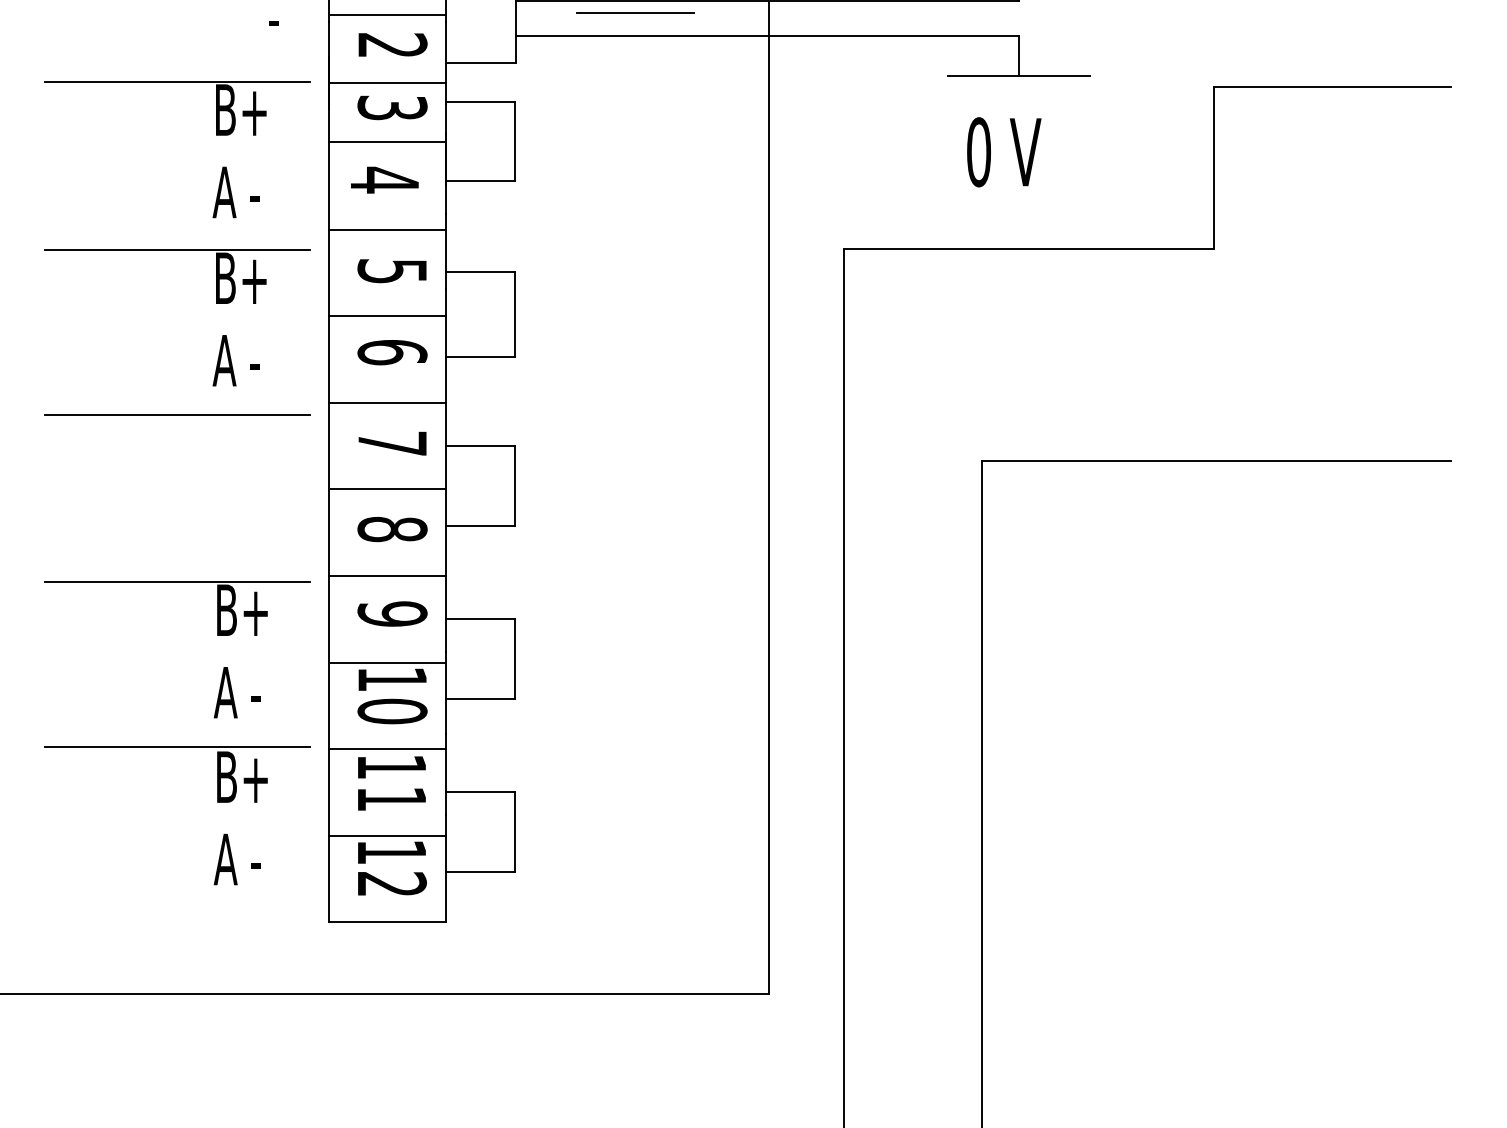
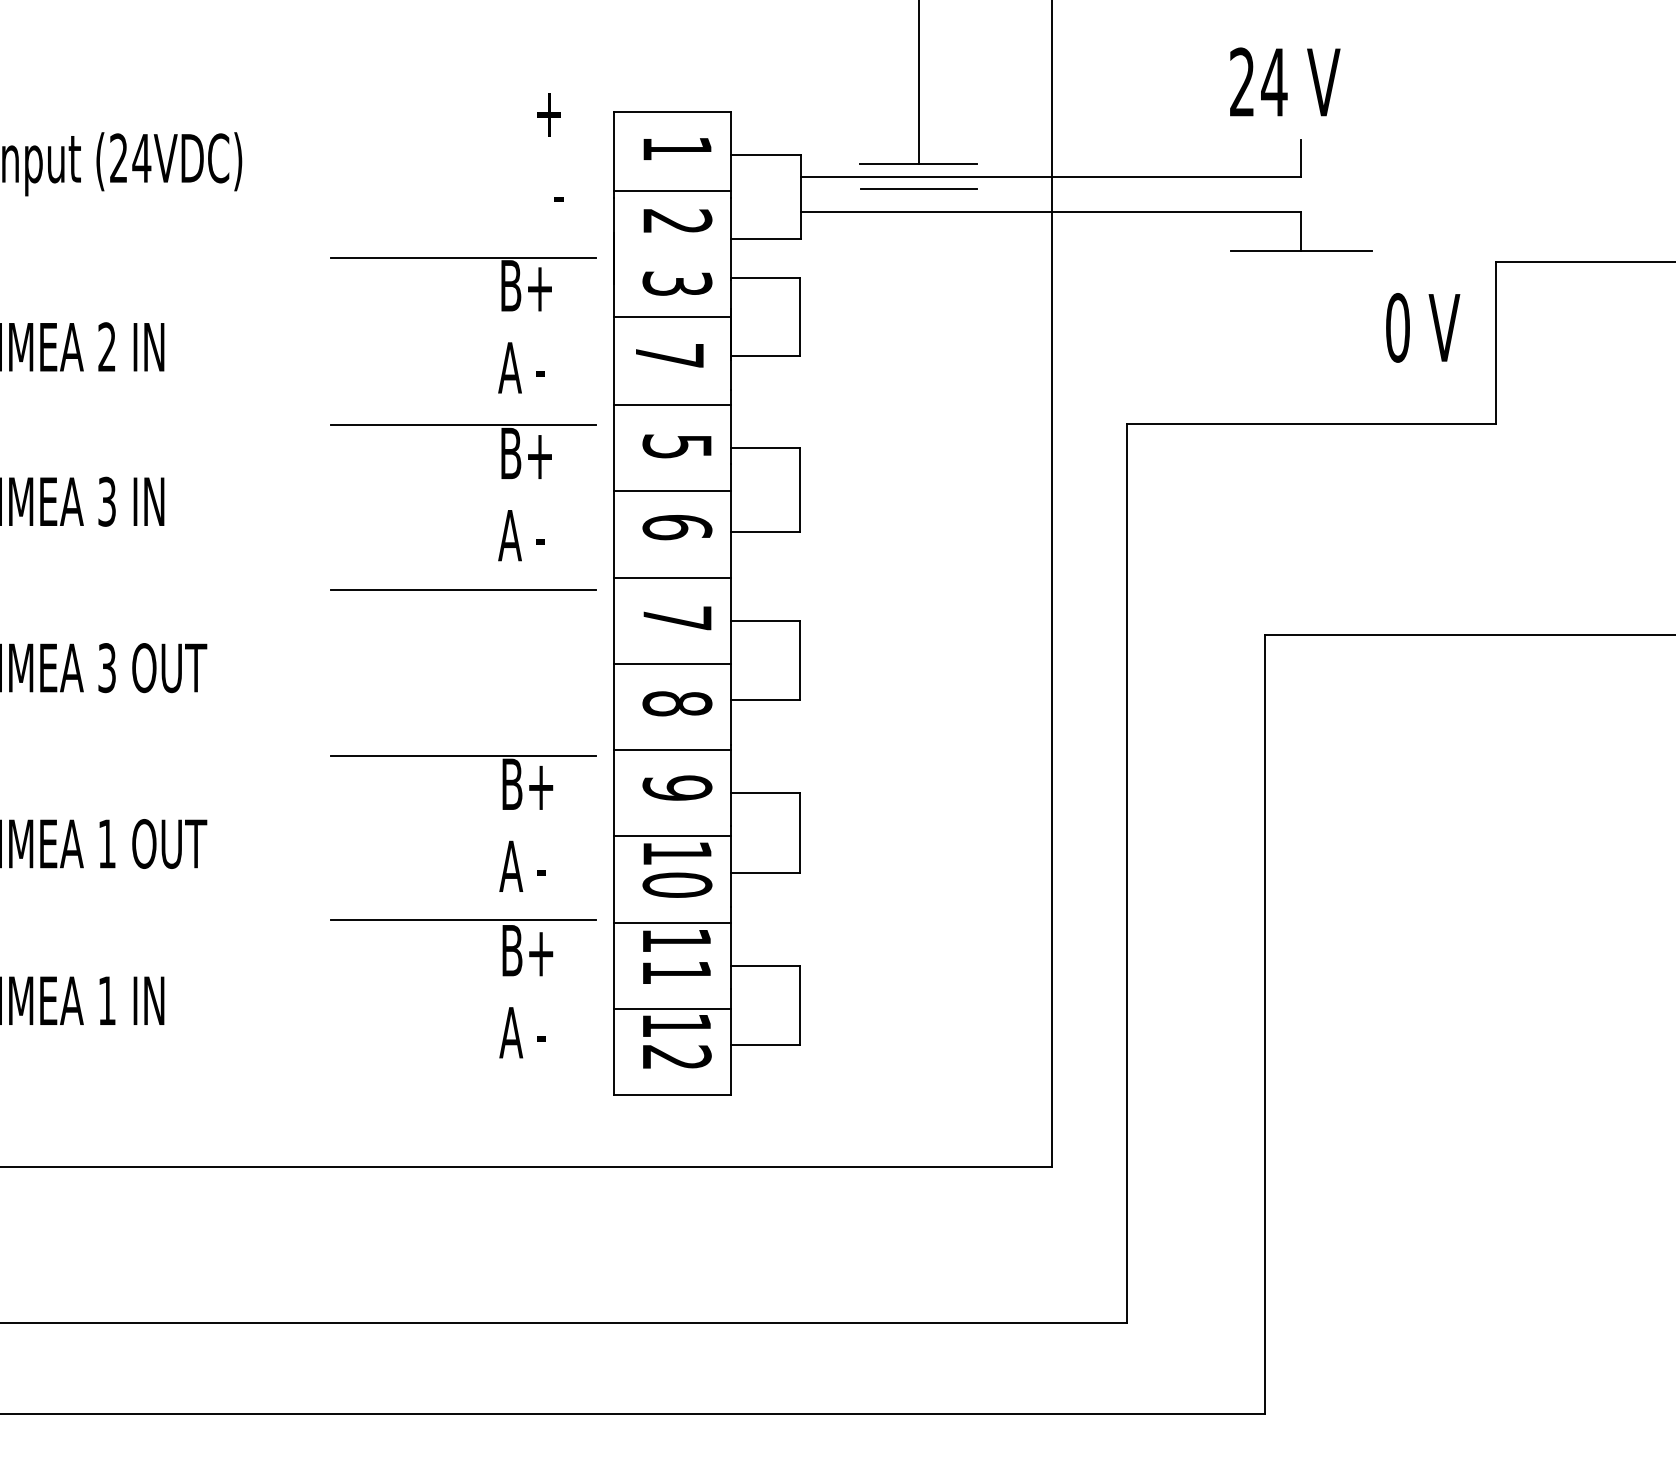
line: (387, 82) -> (672, 258), removed
text: (1004, 151) -> (1423, 327), moved
text: (384, 179) -> (669, 355), 4 -> 7

